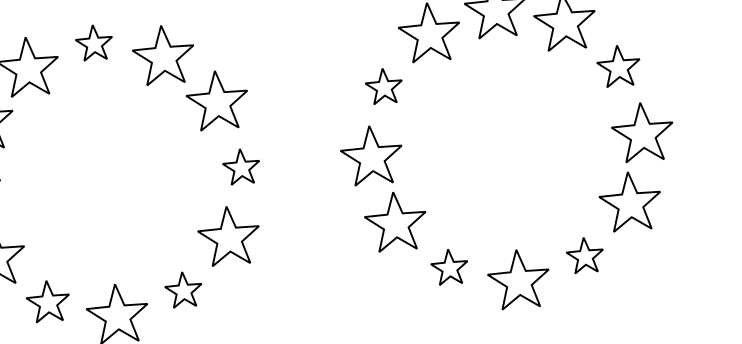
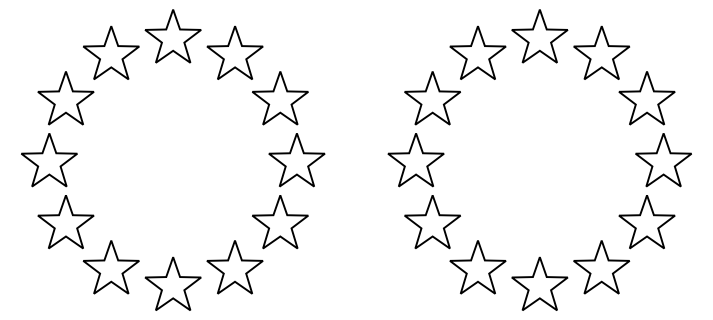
part: (93, 42) -> (172, 36), size x1.67
part: (618, 66) -> (646, 98), size x1.43
part: (383, 86) -> (432, 98), size x1.67
part: (240, 166) -> (296, 160), size x1.67
part: (584, 255) -> (601, 267), size x1.67
part: (449, 267) -> (477, 267), size x1.67
part: (183, 289) -> (234, 267), size x1.67
part: (47, 301) -> (110, 267), size x1.43

